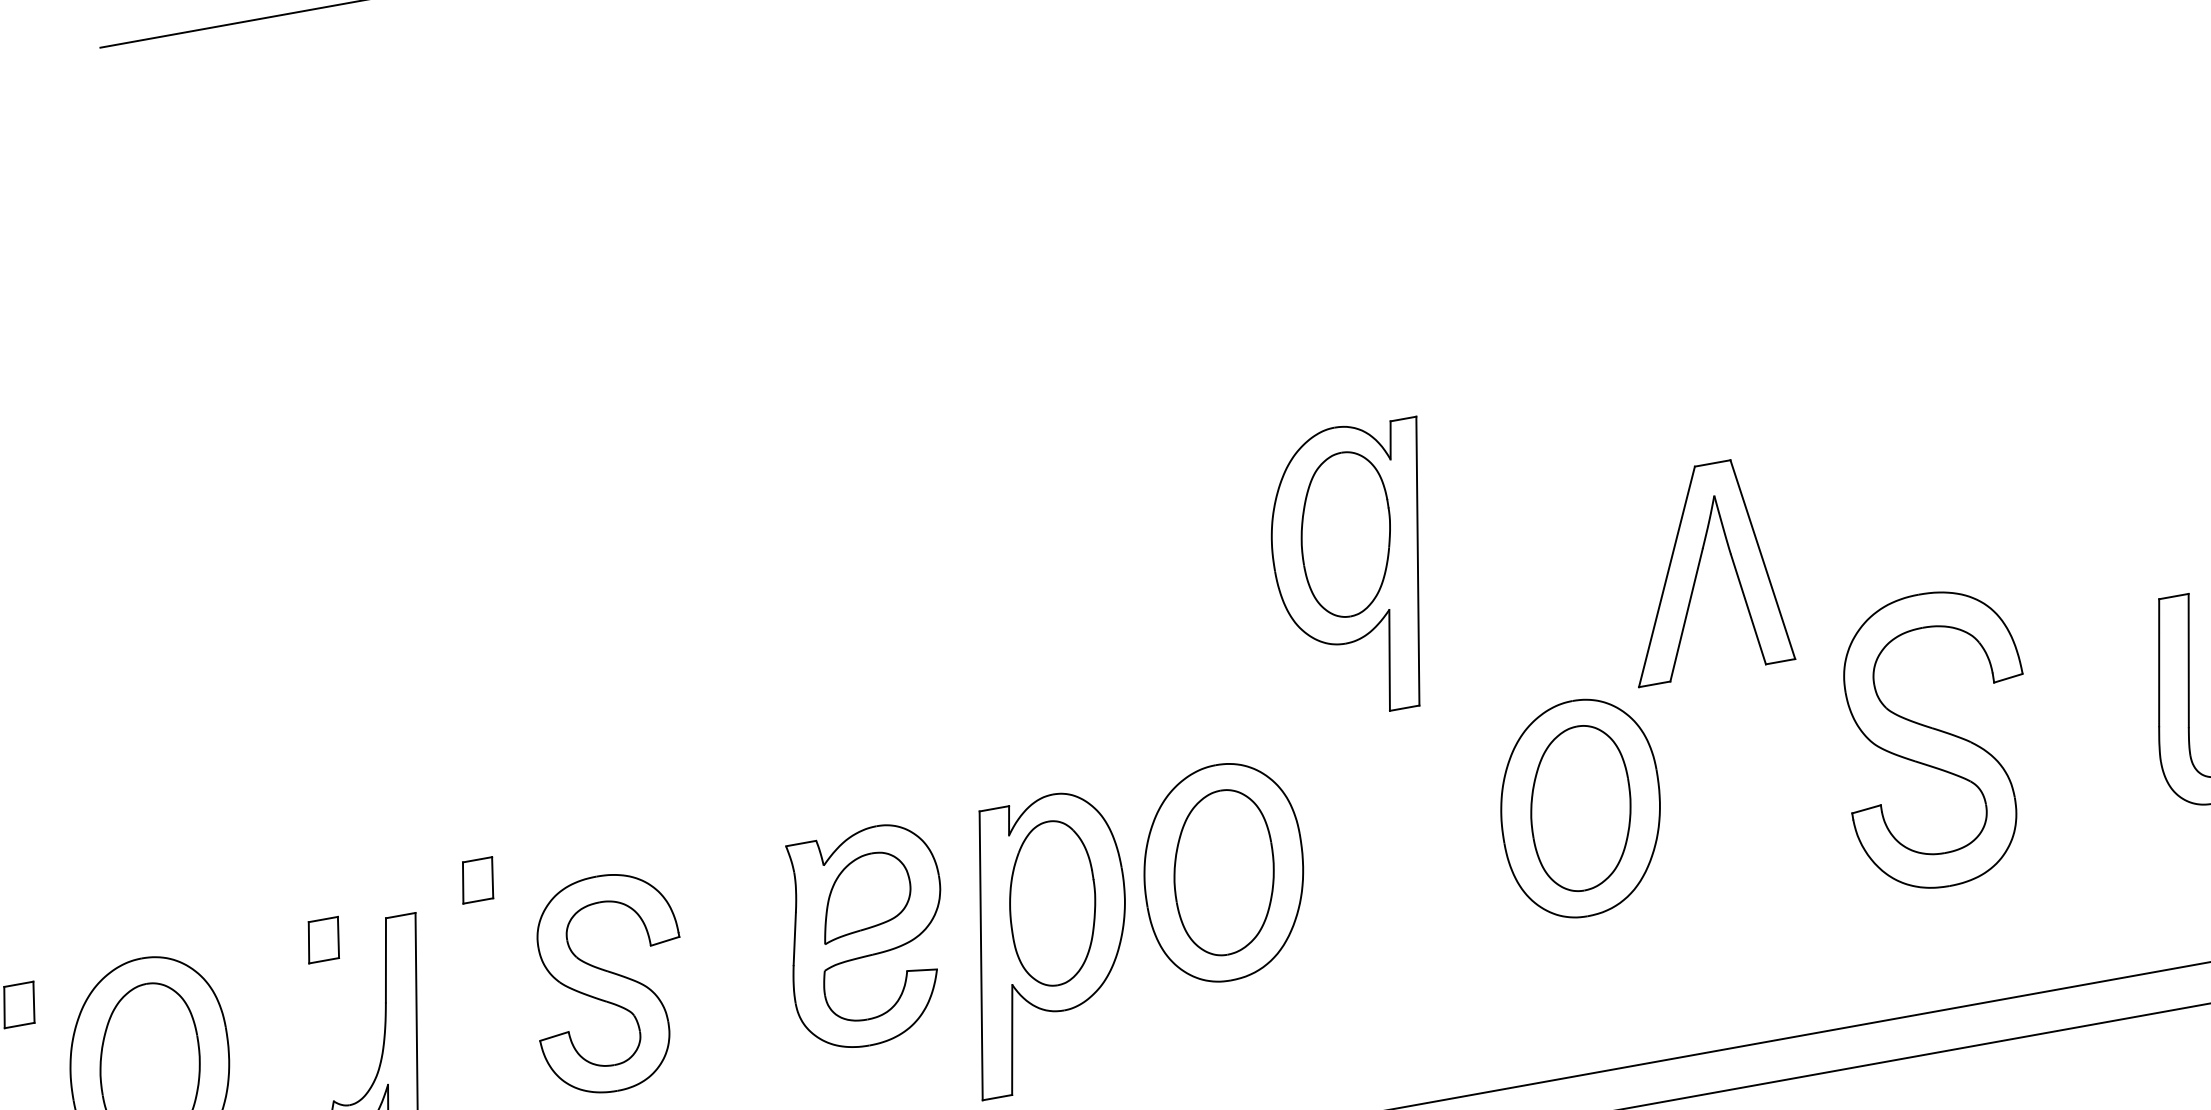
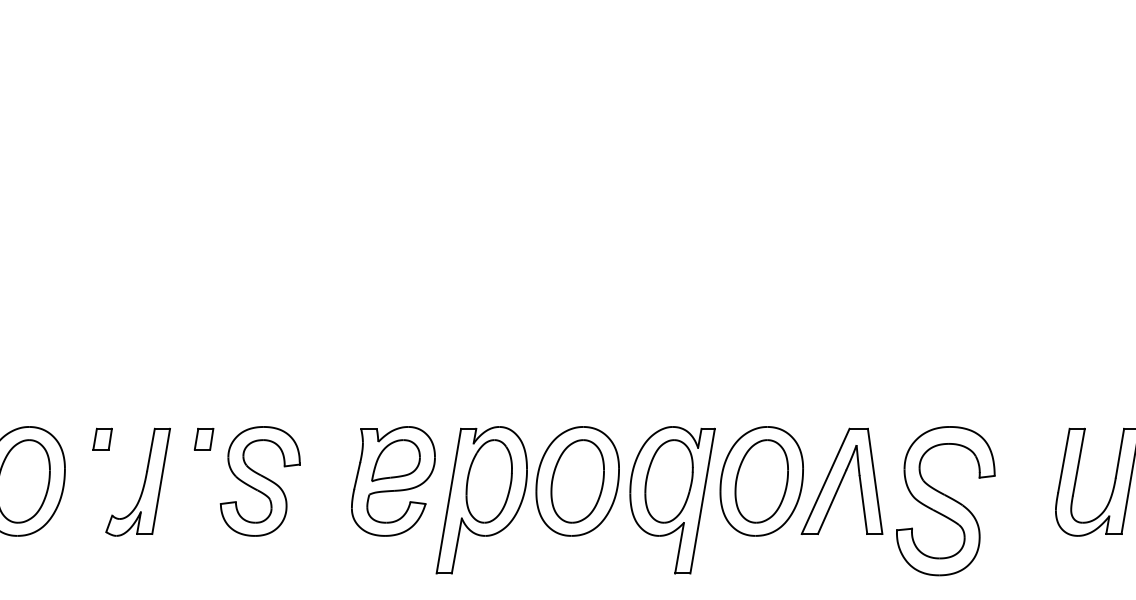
part: (1697, 569) -> (841, 480), moved
part: (1359, 570) -> (672, 500), moved
part: (1936, 740) -> (945, 501), moved
part: (476, 881) -> (203, 439), moved
part: (323, 938) -> (102, 438), moved

